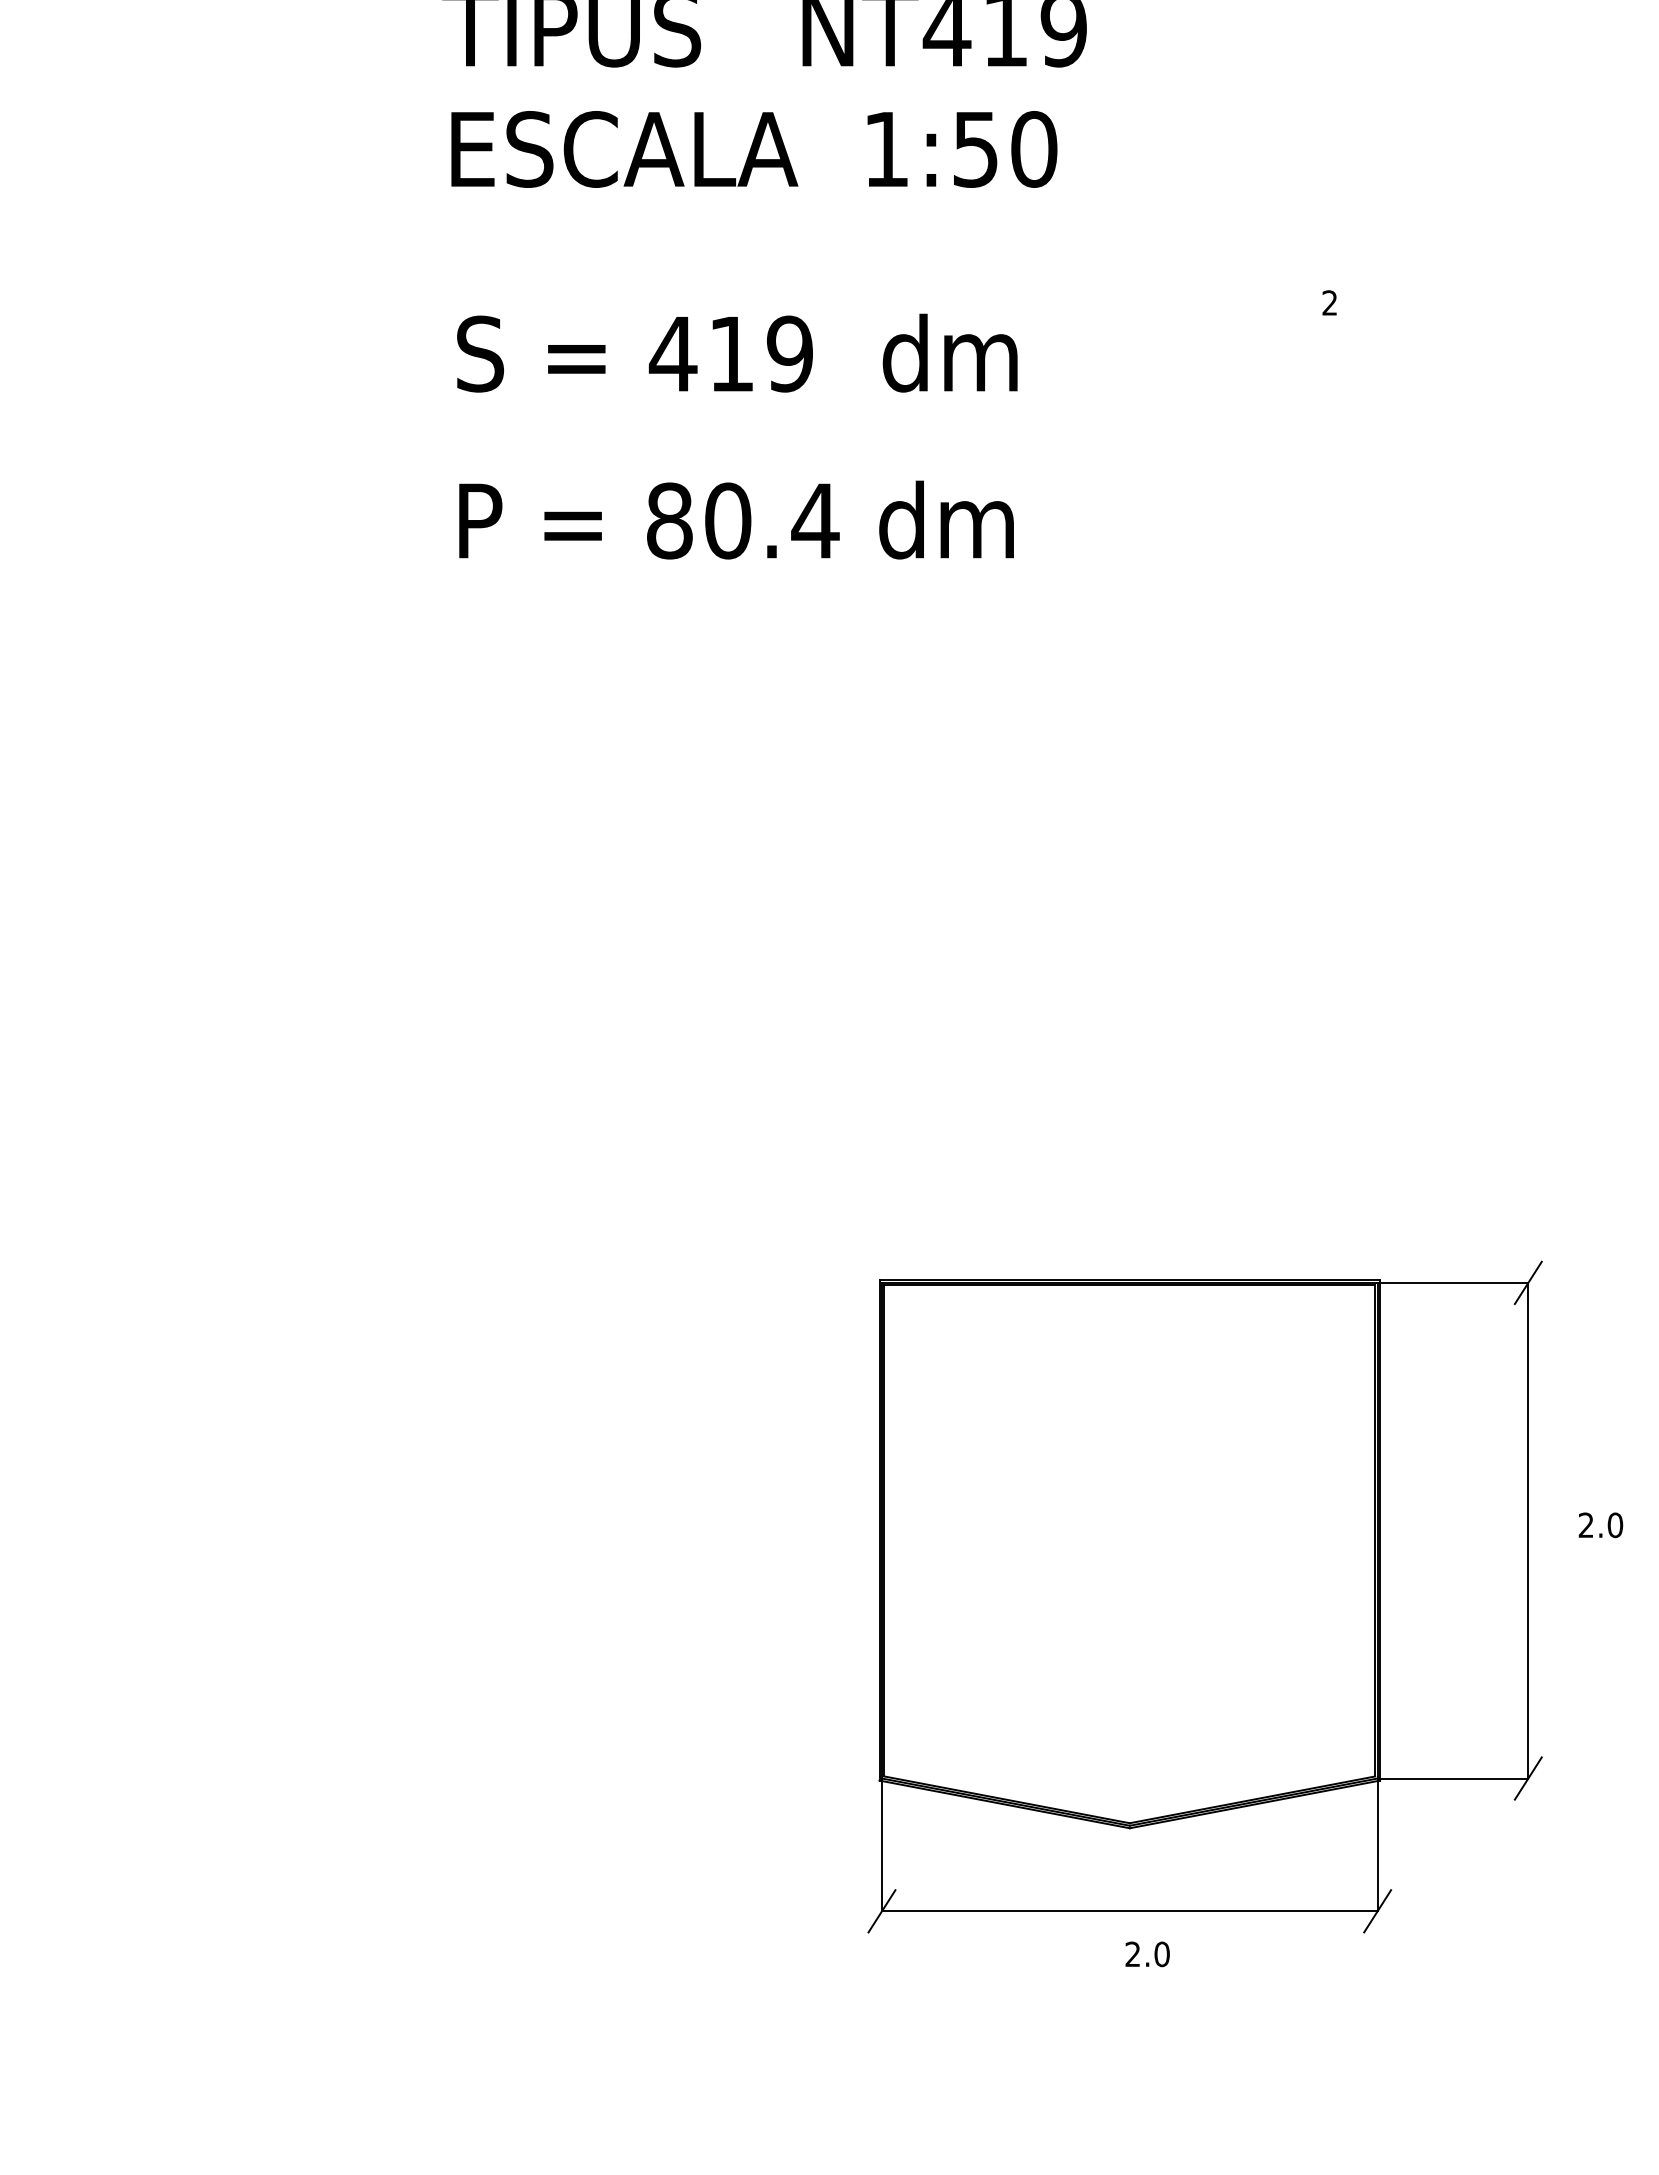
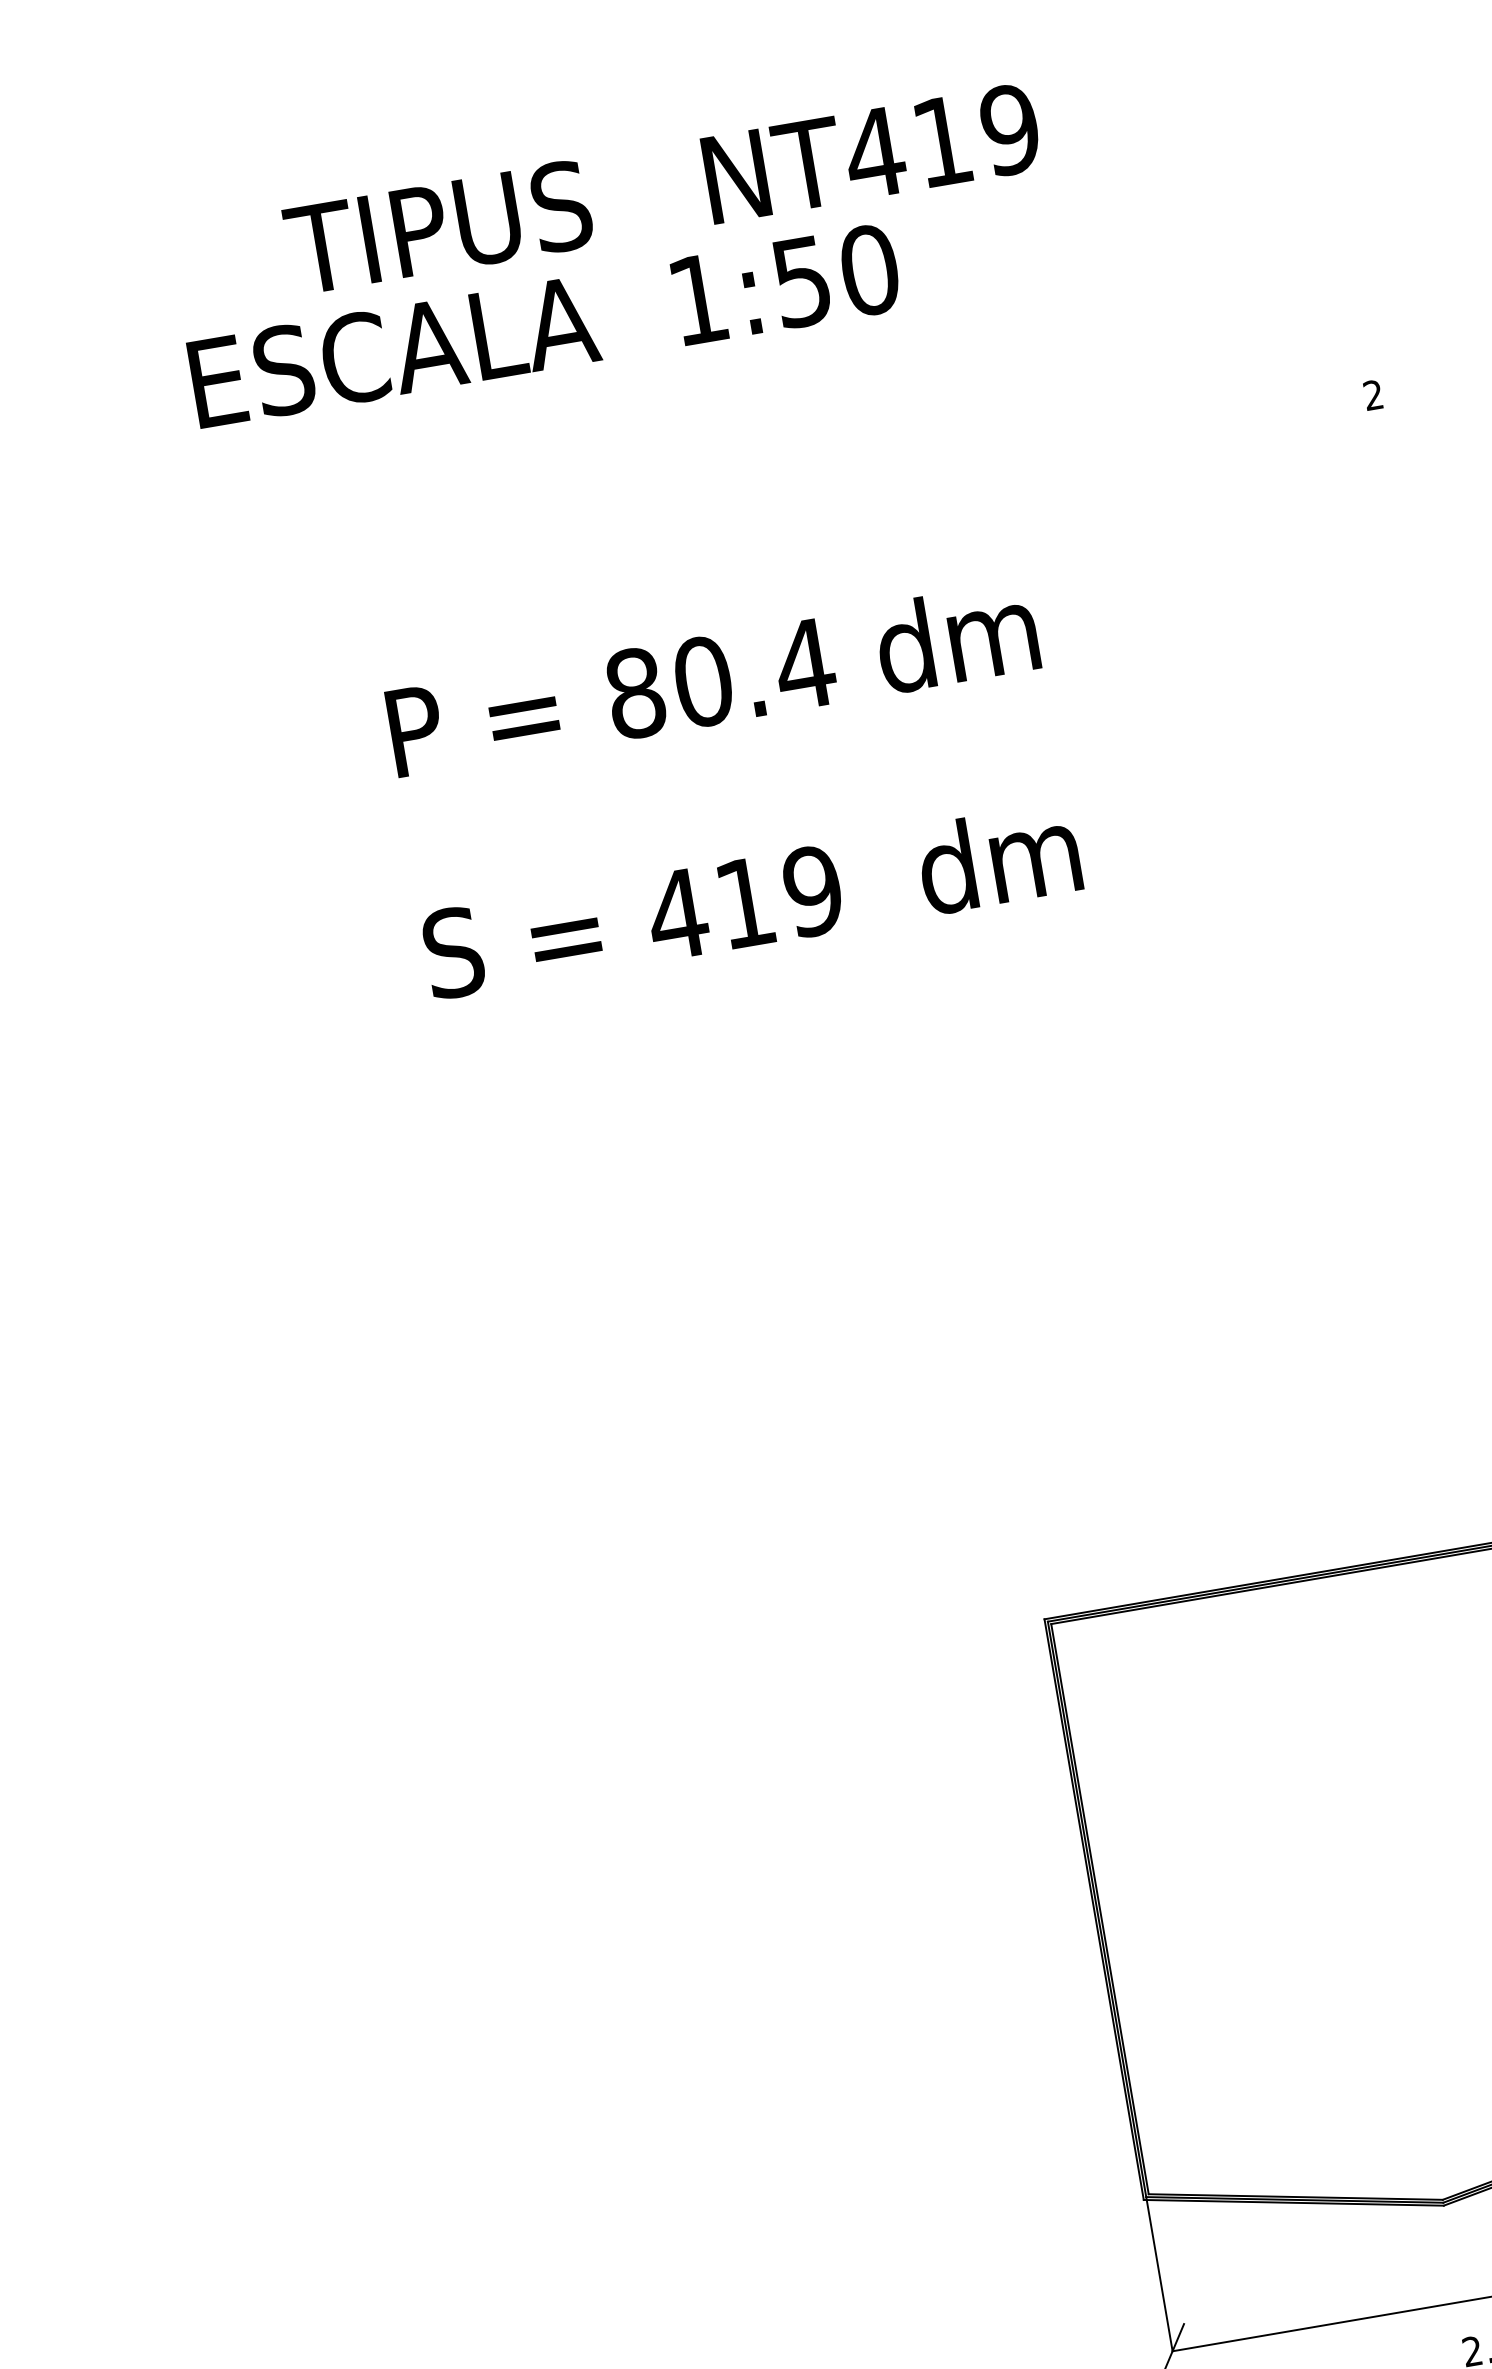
text: (754, 149) -> (545, 325), moved
text: (737, 352) -> (751, 899), moved
text: (736, 519) -> (712, 678), moved

